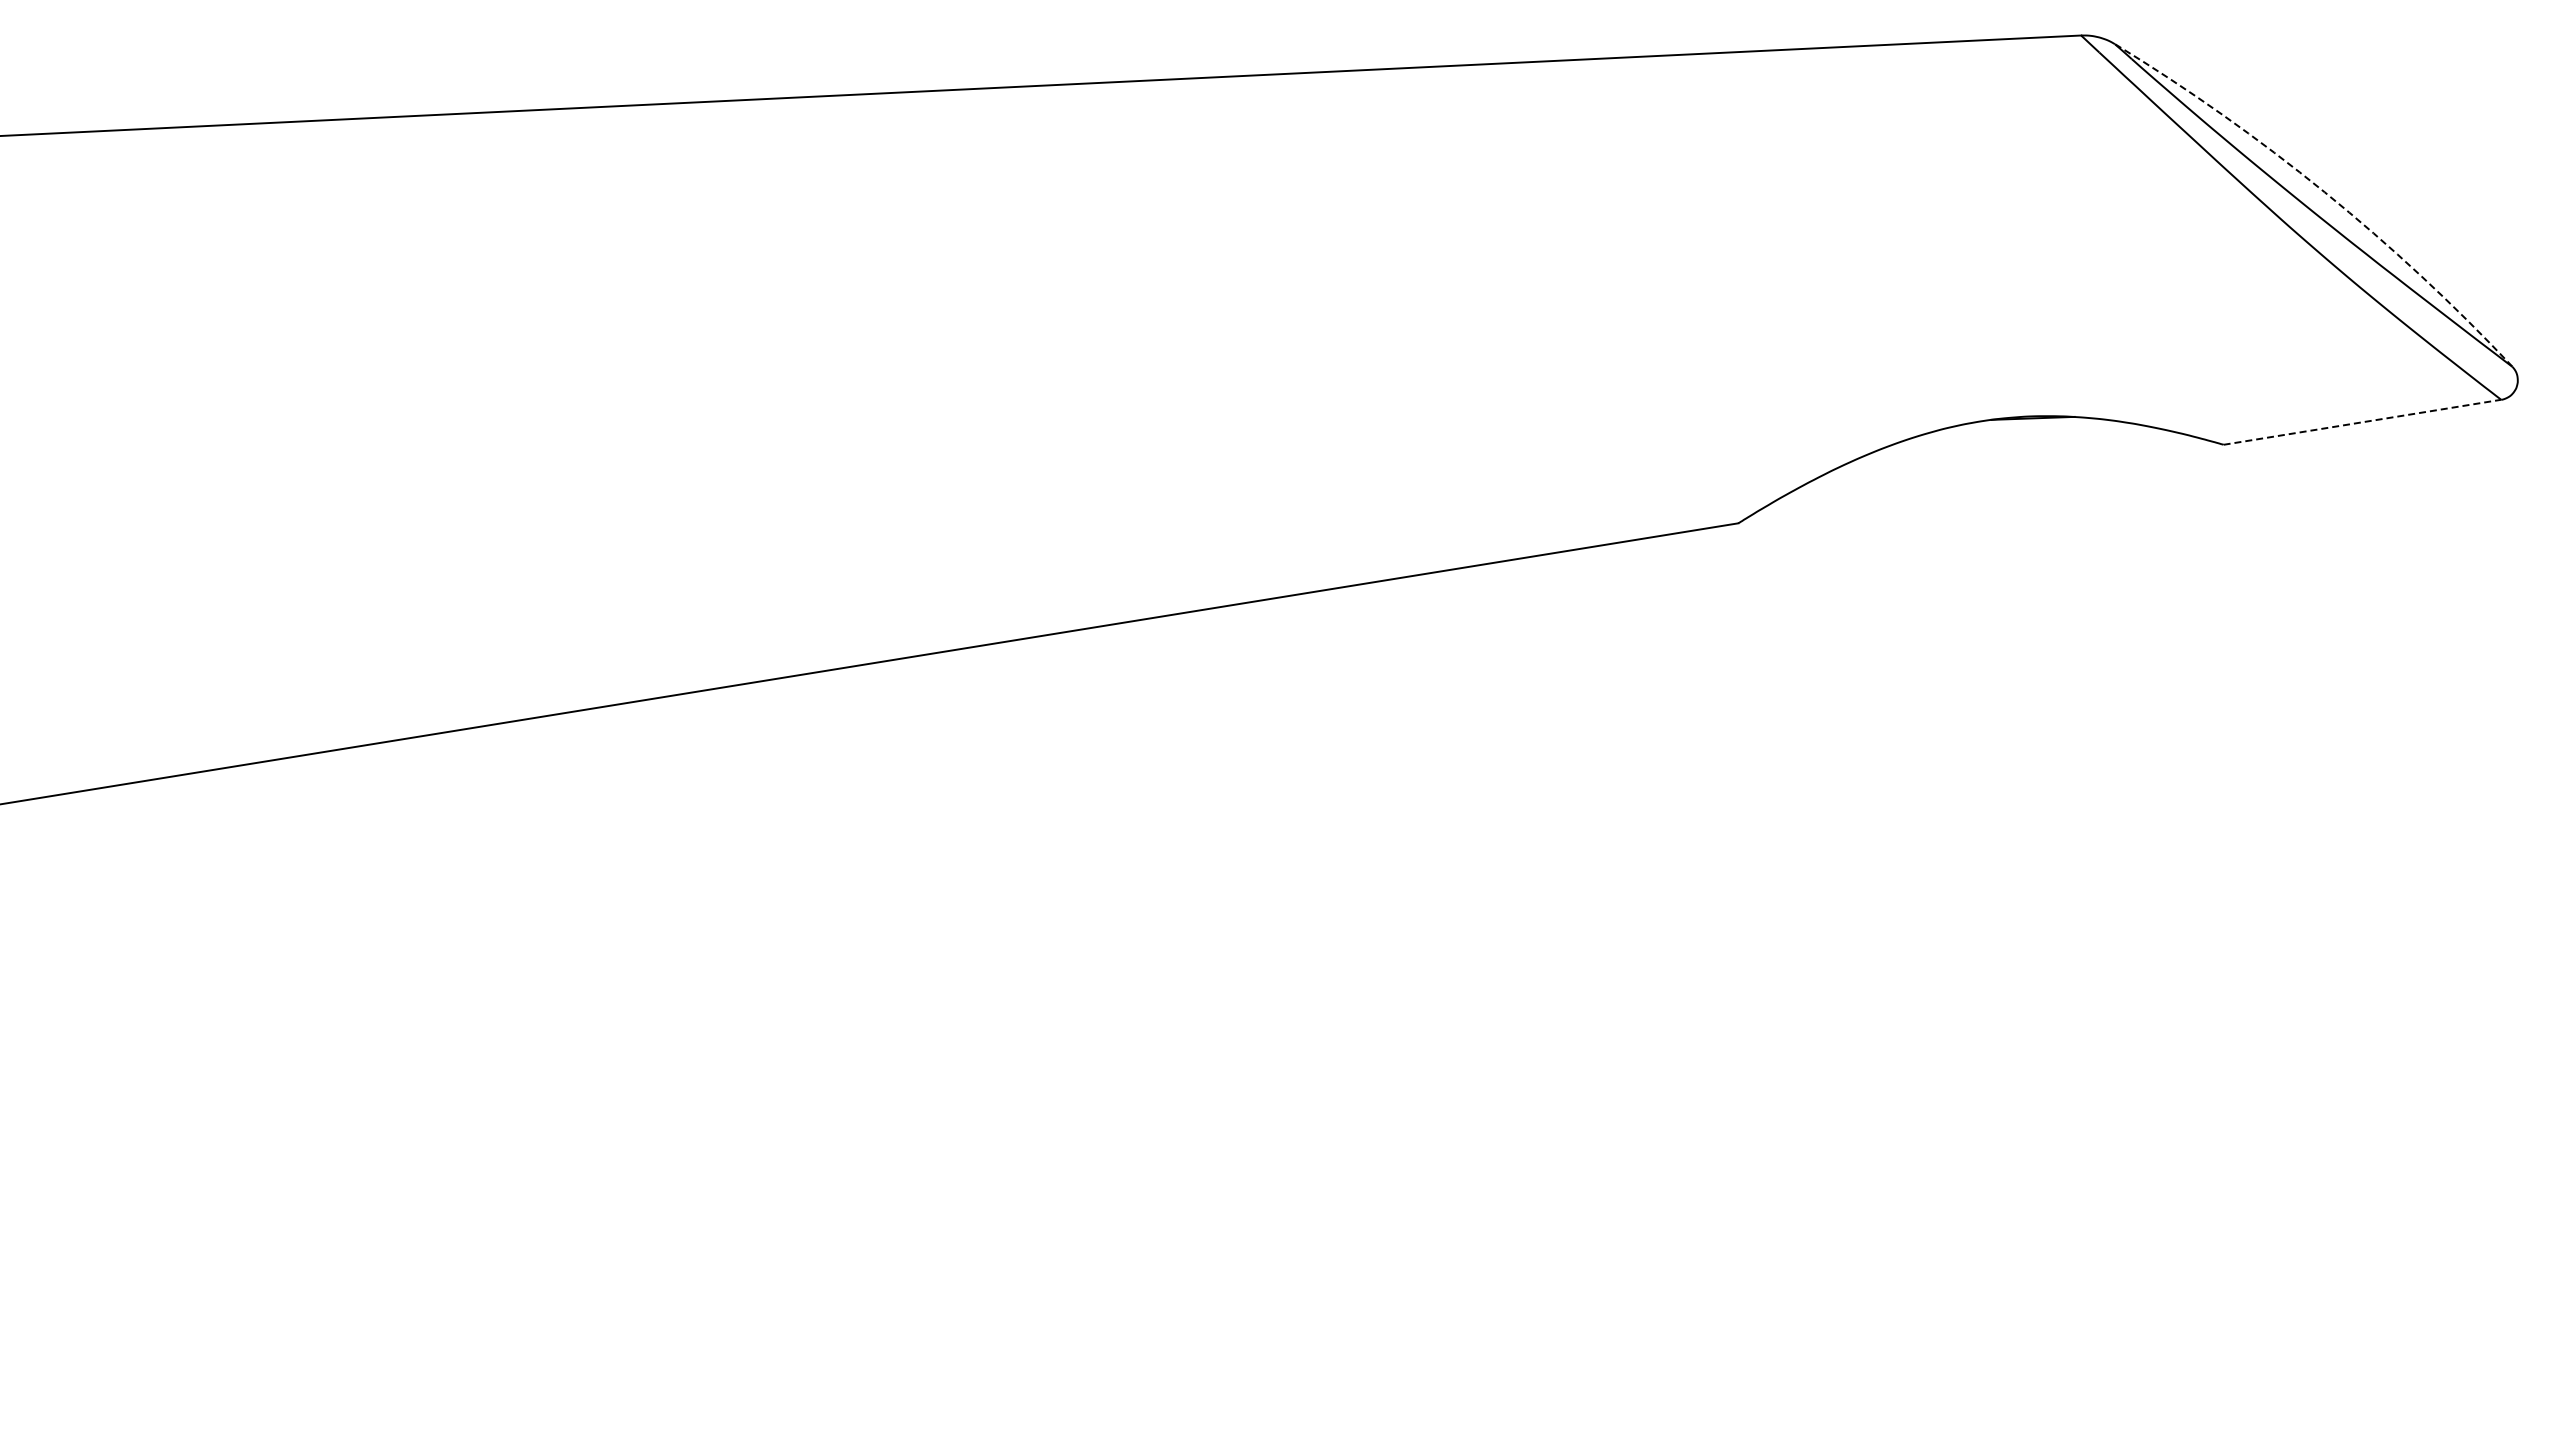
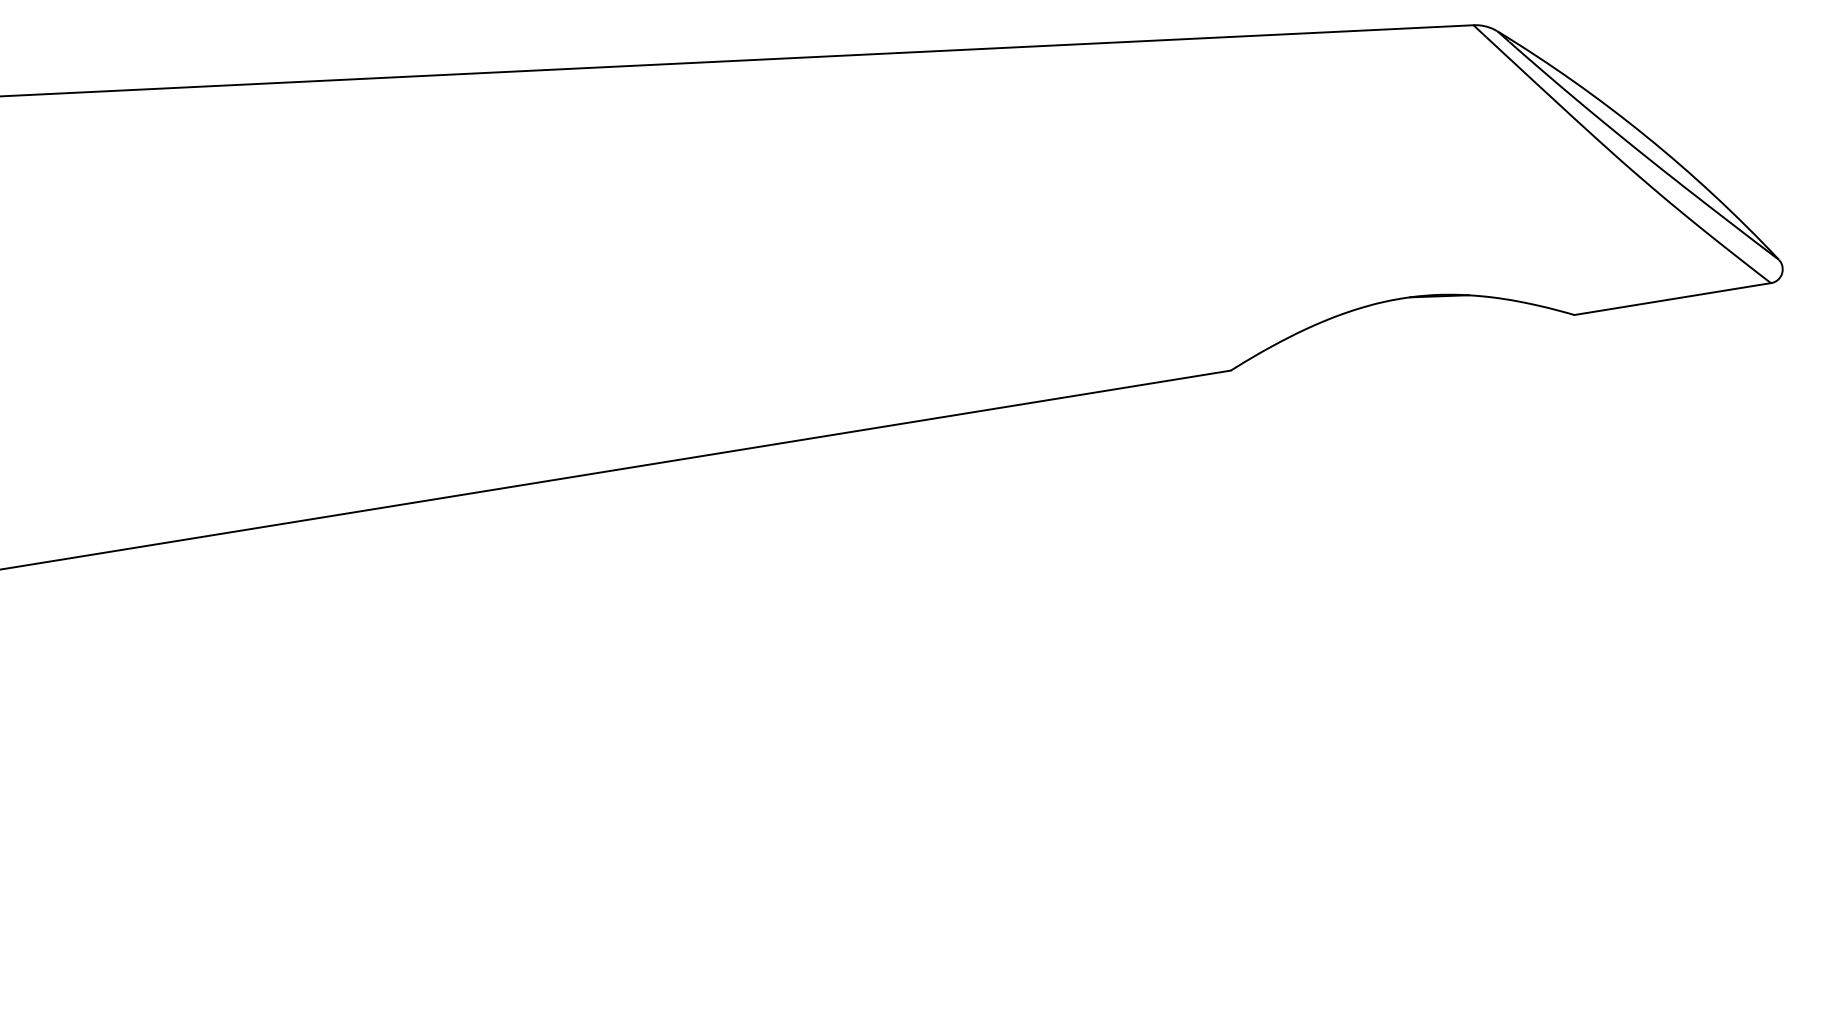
arc: (2324, 192) -> (1645, 136), dashed -> solid
line: (2362, 422) -> (1672, 299), dashed -> solid

